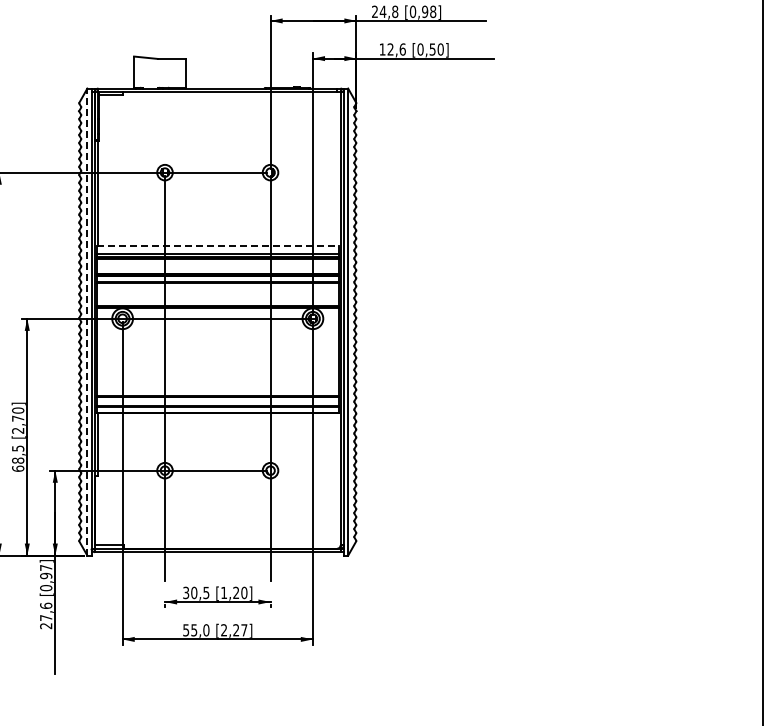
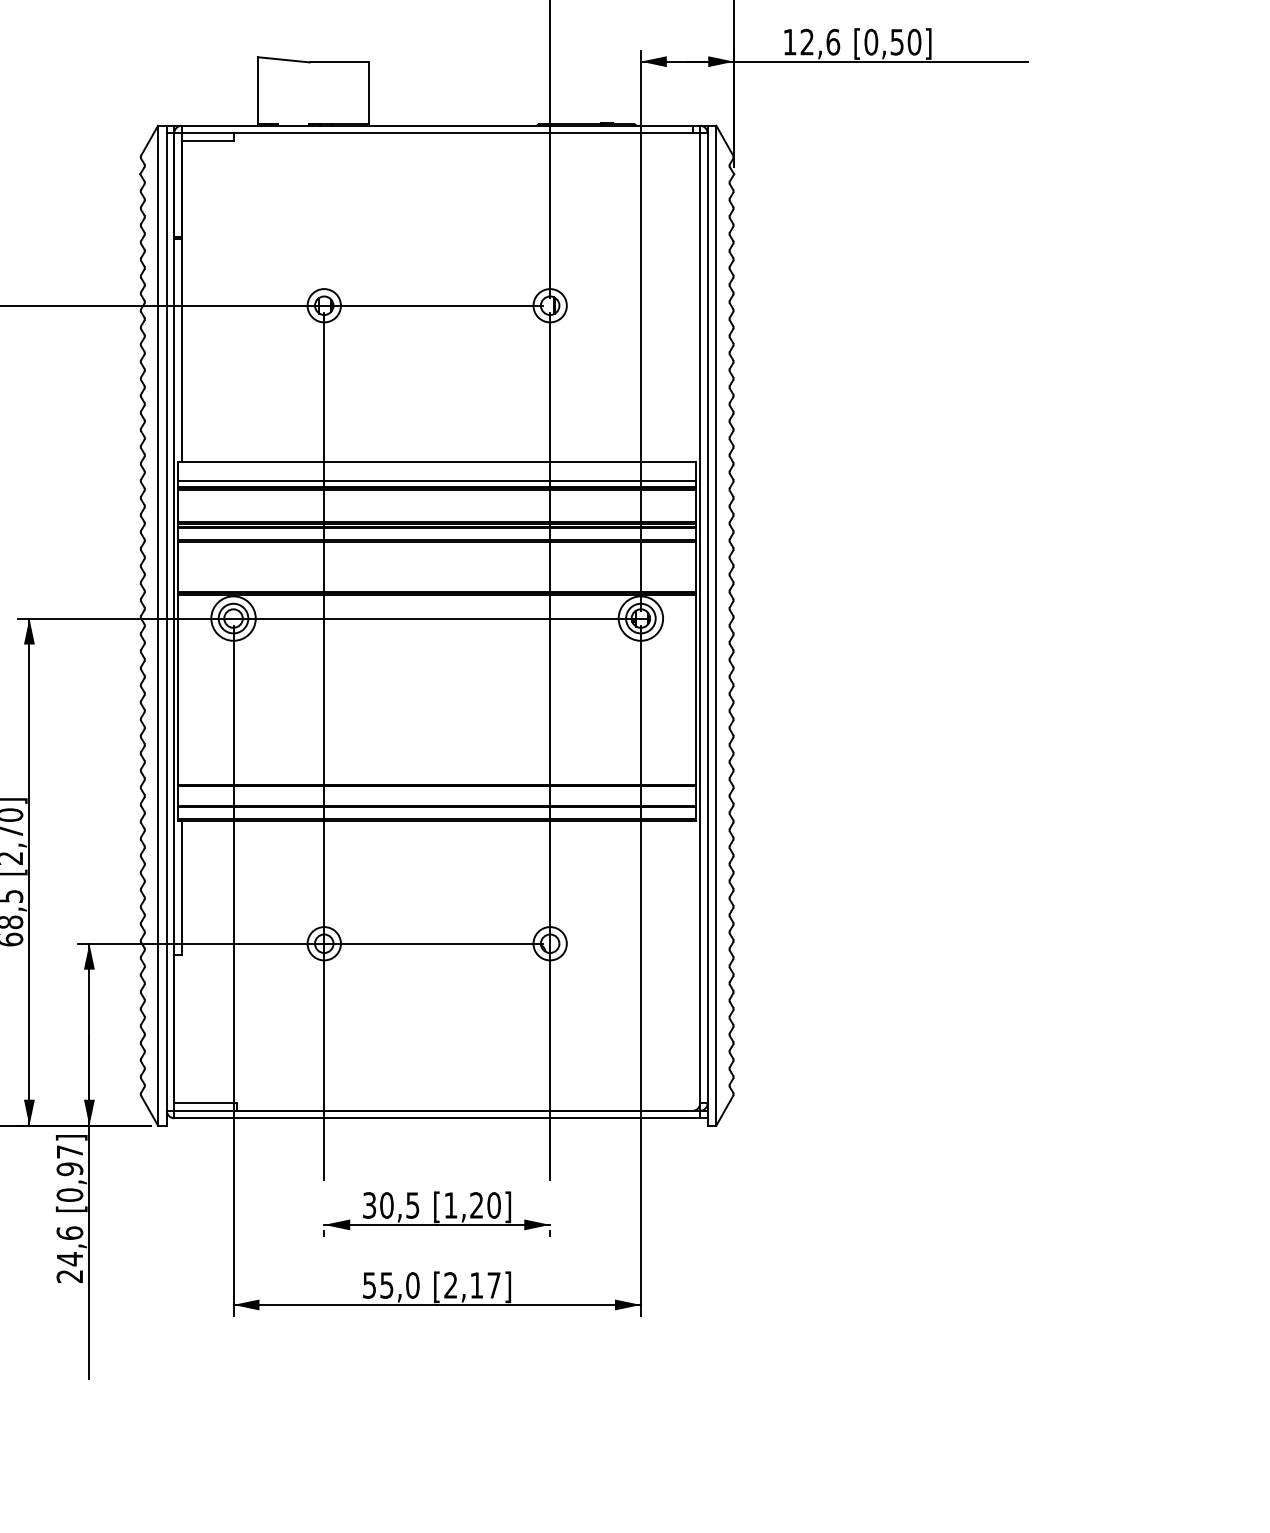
line: (218, 245) -> (438, 461), dashed -> solid
line: (87, 322) -> (158, 626), dashed -> solid
text: (46, 617) -> (70, 1258), 27,6 -> 24,6
text: (236, 630) -> (477, 1285), [2,27] -> [2,17]

